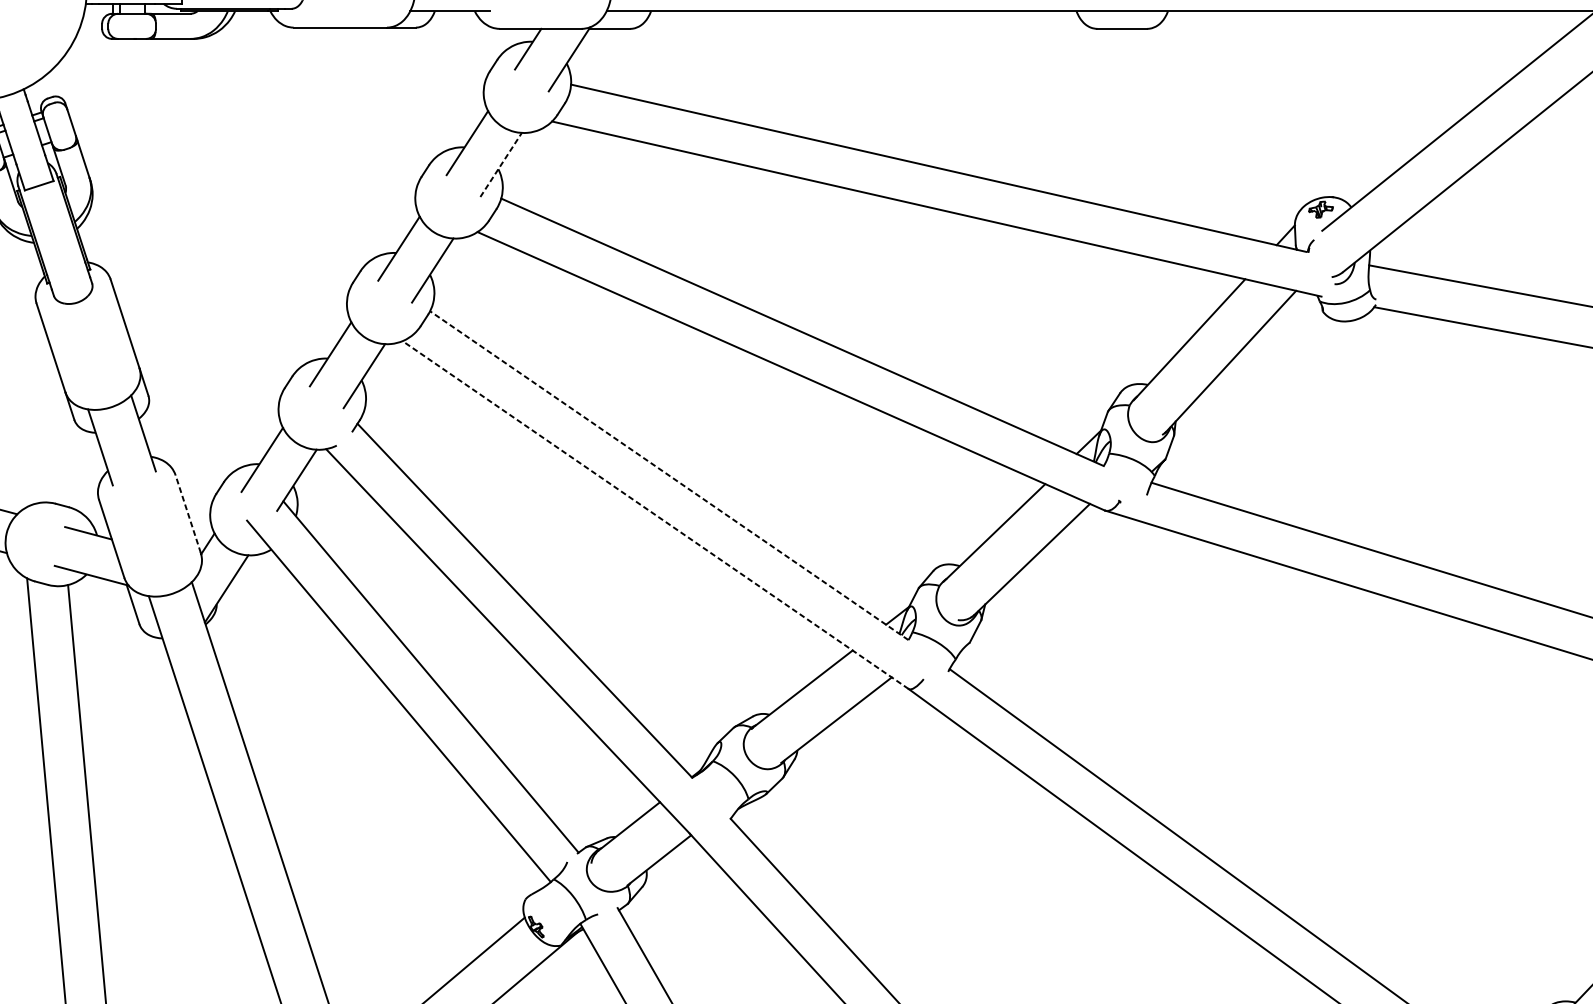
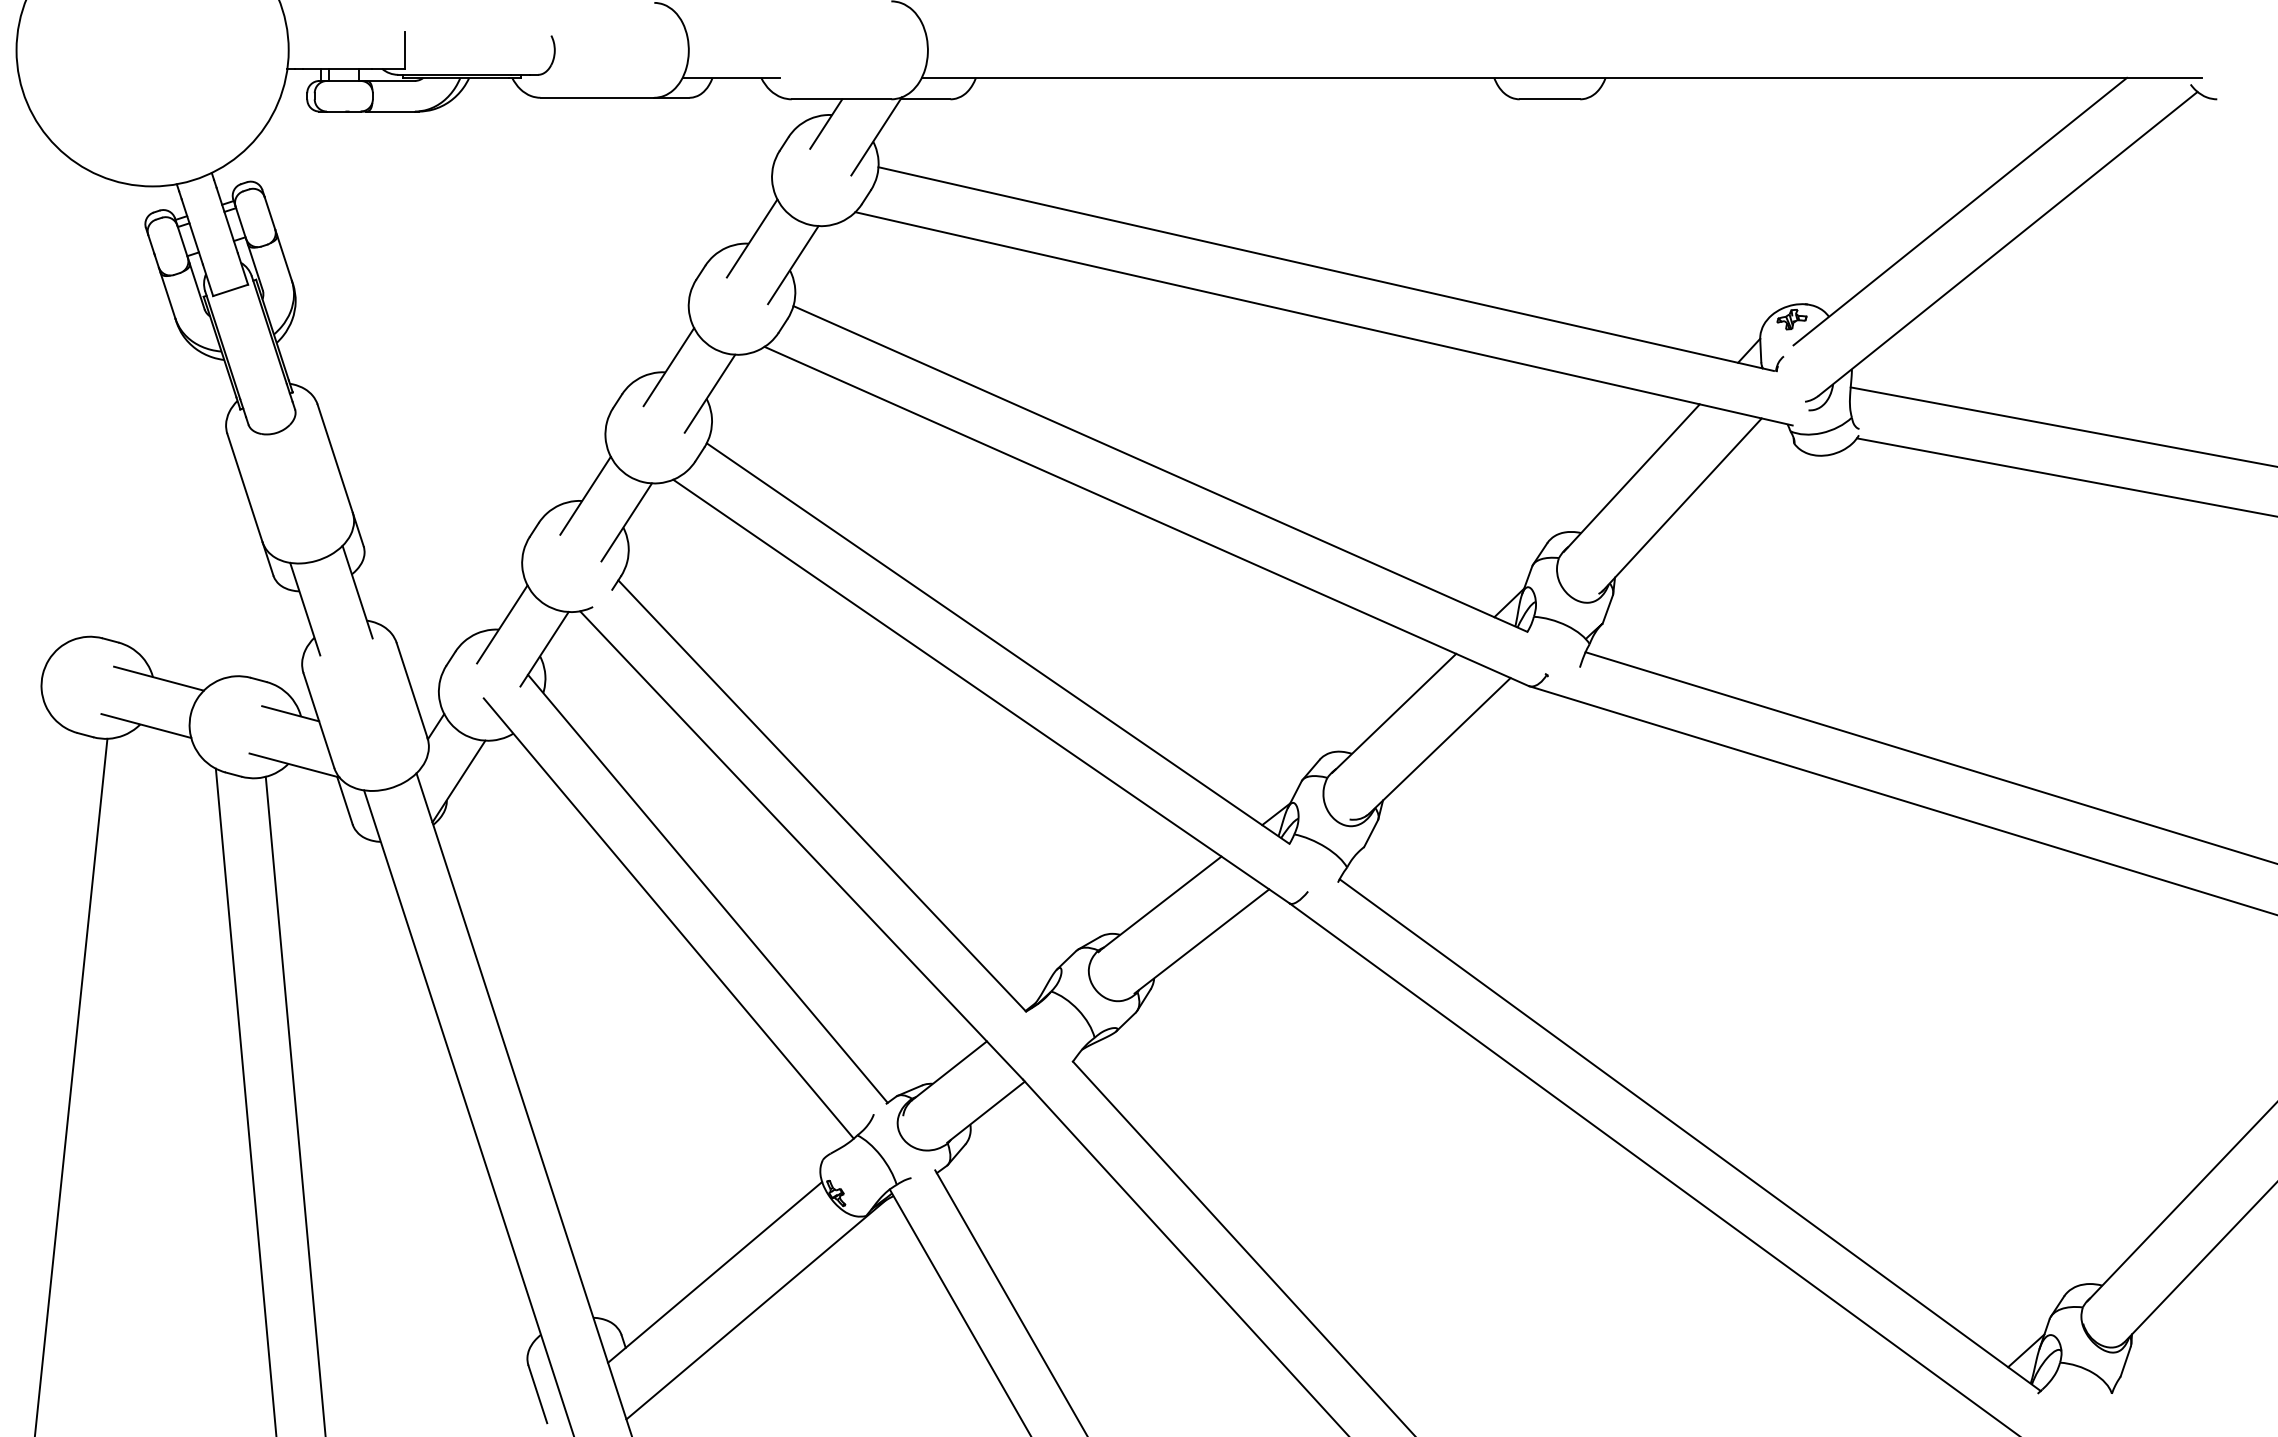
line: (501, 164) -> (793, 264), dashed -> solid
line: (669, 475) -> (998, 643), dashed -> solid
line: (188, 514) -> (412, 690), dashed -> solid
line: (655, 514) -> (981, 691), dashed -> solid

